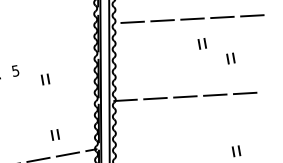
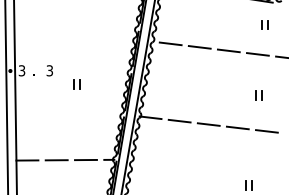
part: (201, 44) -> (233, 76), removed
text: (15, 70) -> (49, 70), 5 -> 3
part: (54, 135) -> (76, 139), removed

